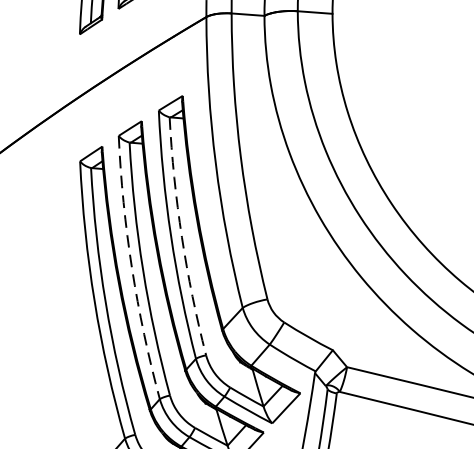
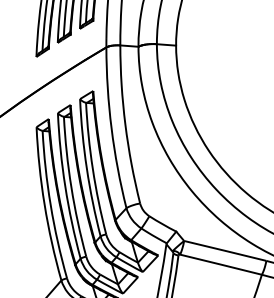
arc: (181, 237) -> (92, 169), dashed -> solid
arc: (132, 268) -> (65, 186), dashed -> solid

